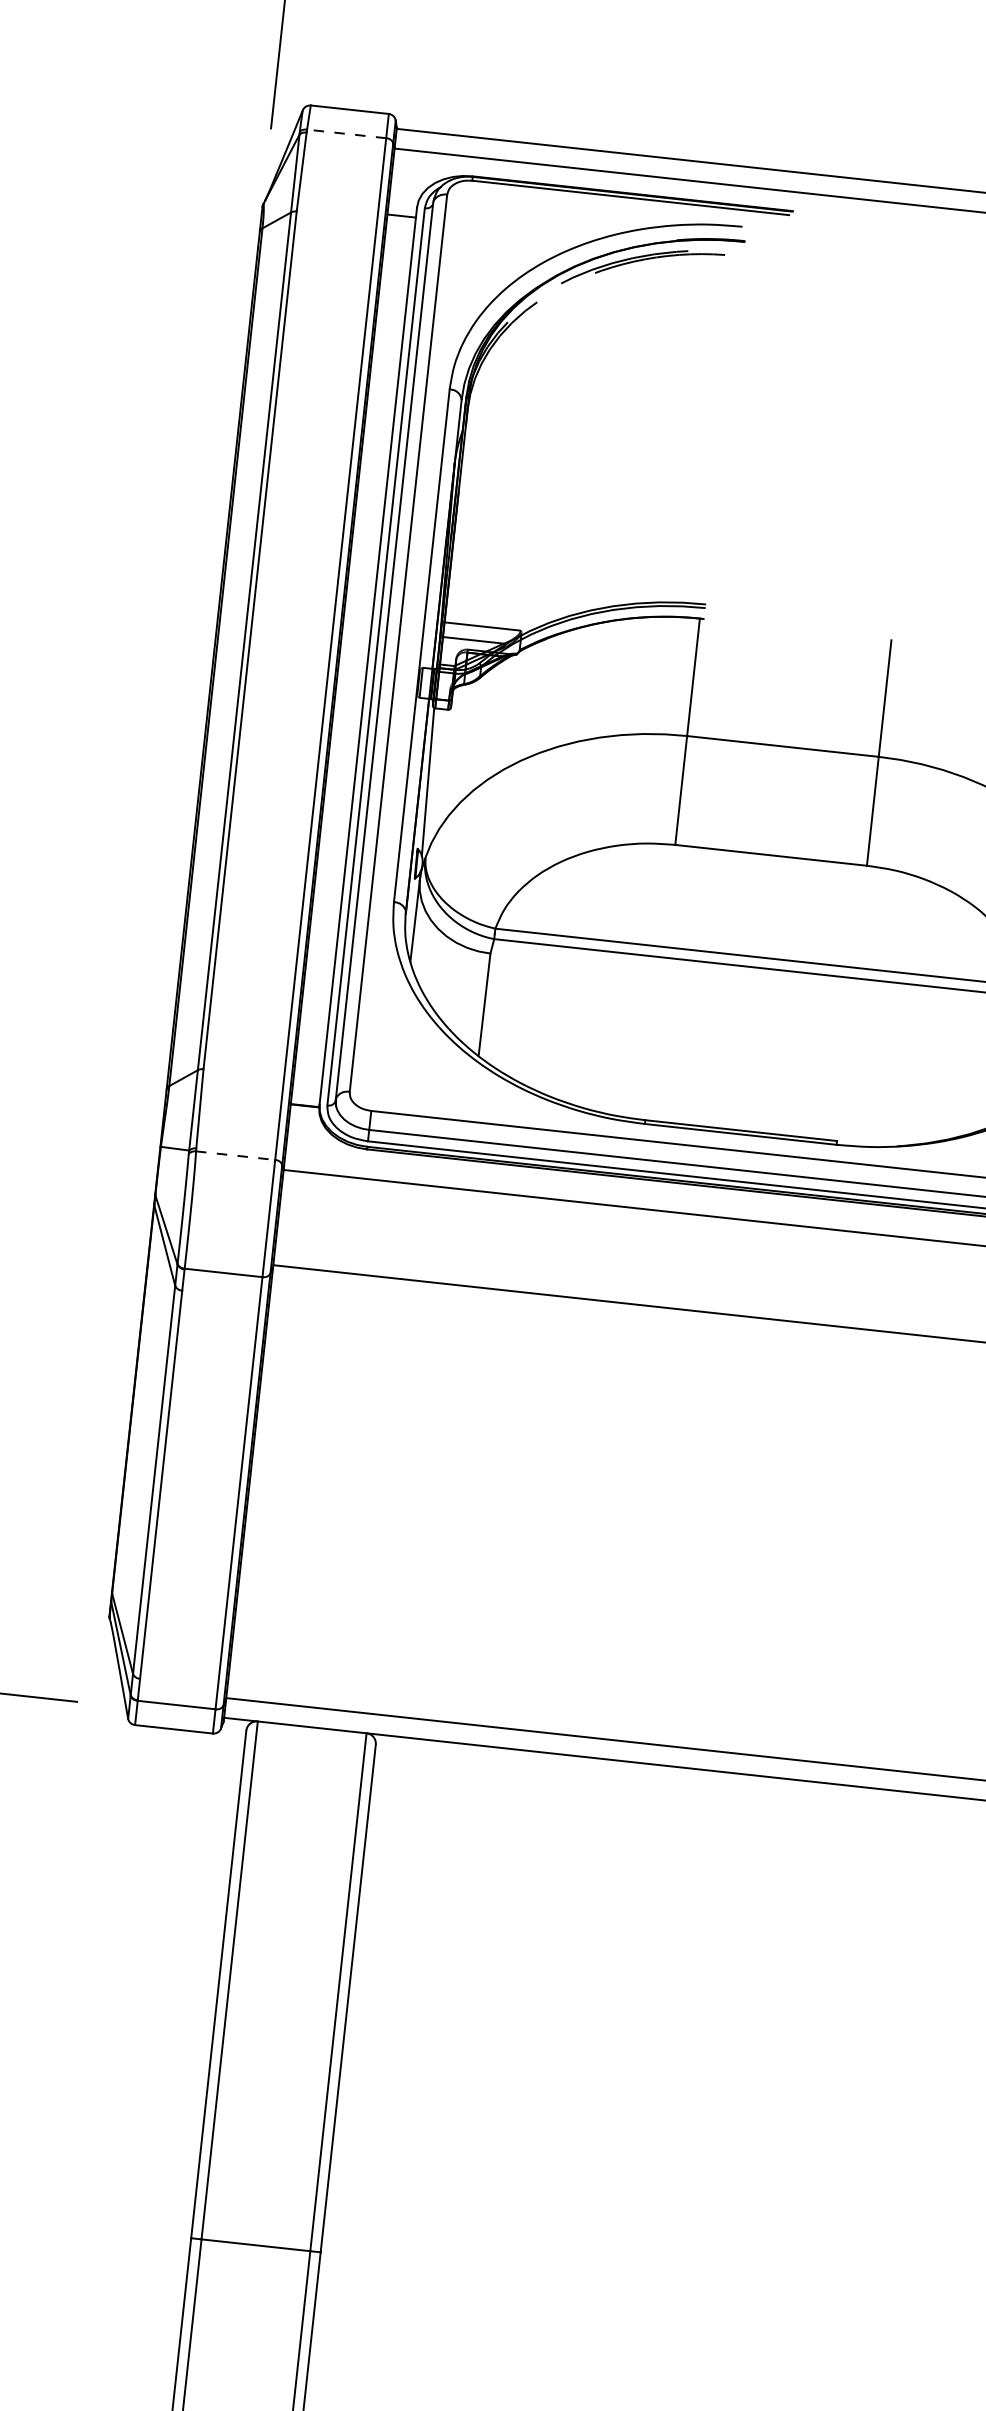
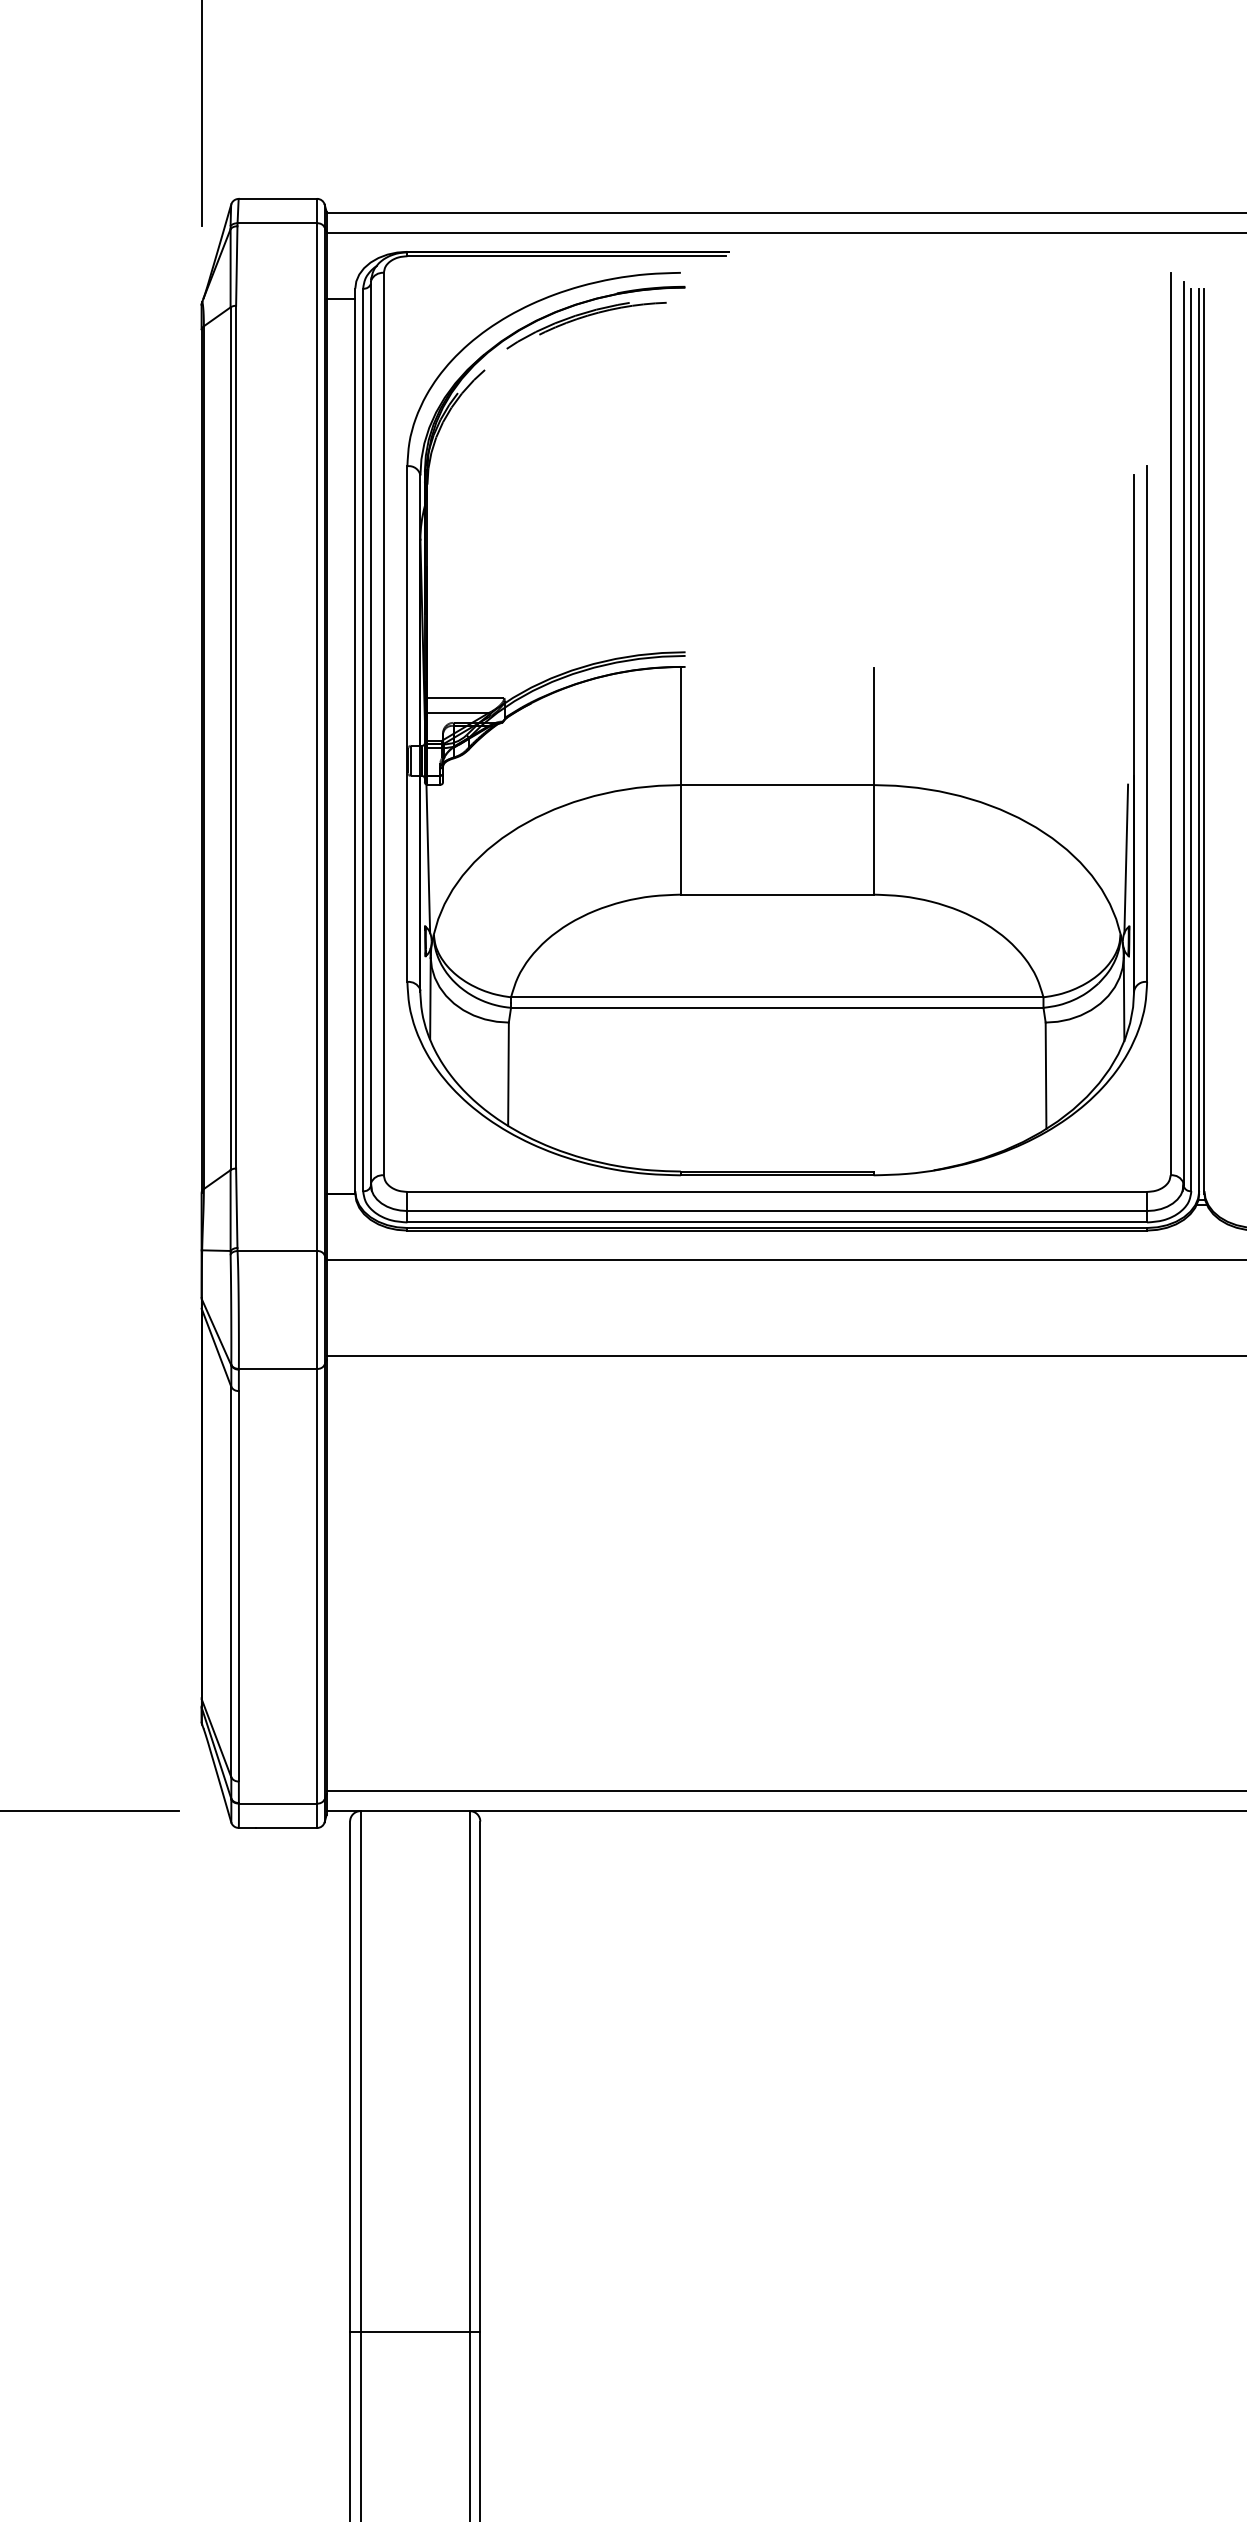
line: (346, 134) -> (277, 223), dashed -> solid
line: (235, 1156) -> (277, 1251), dashed -> solid

